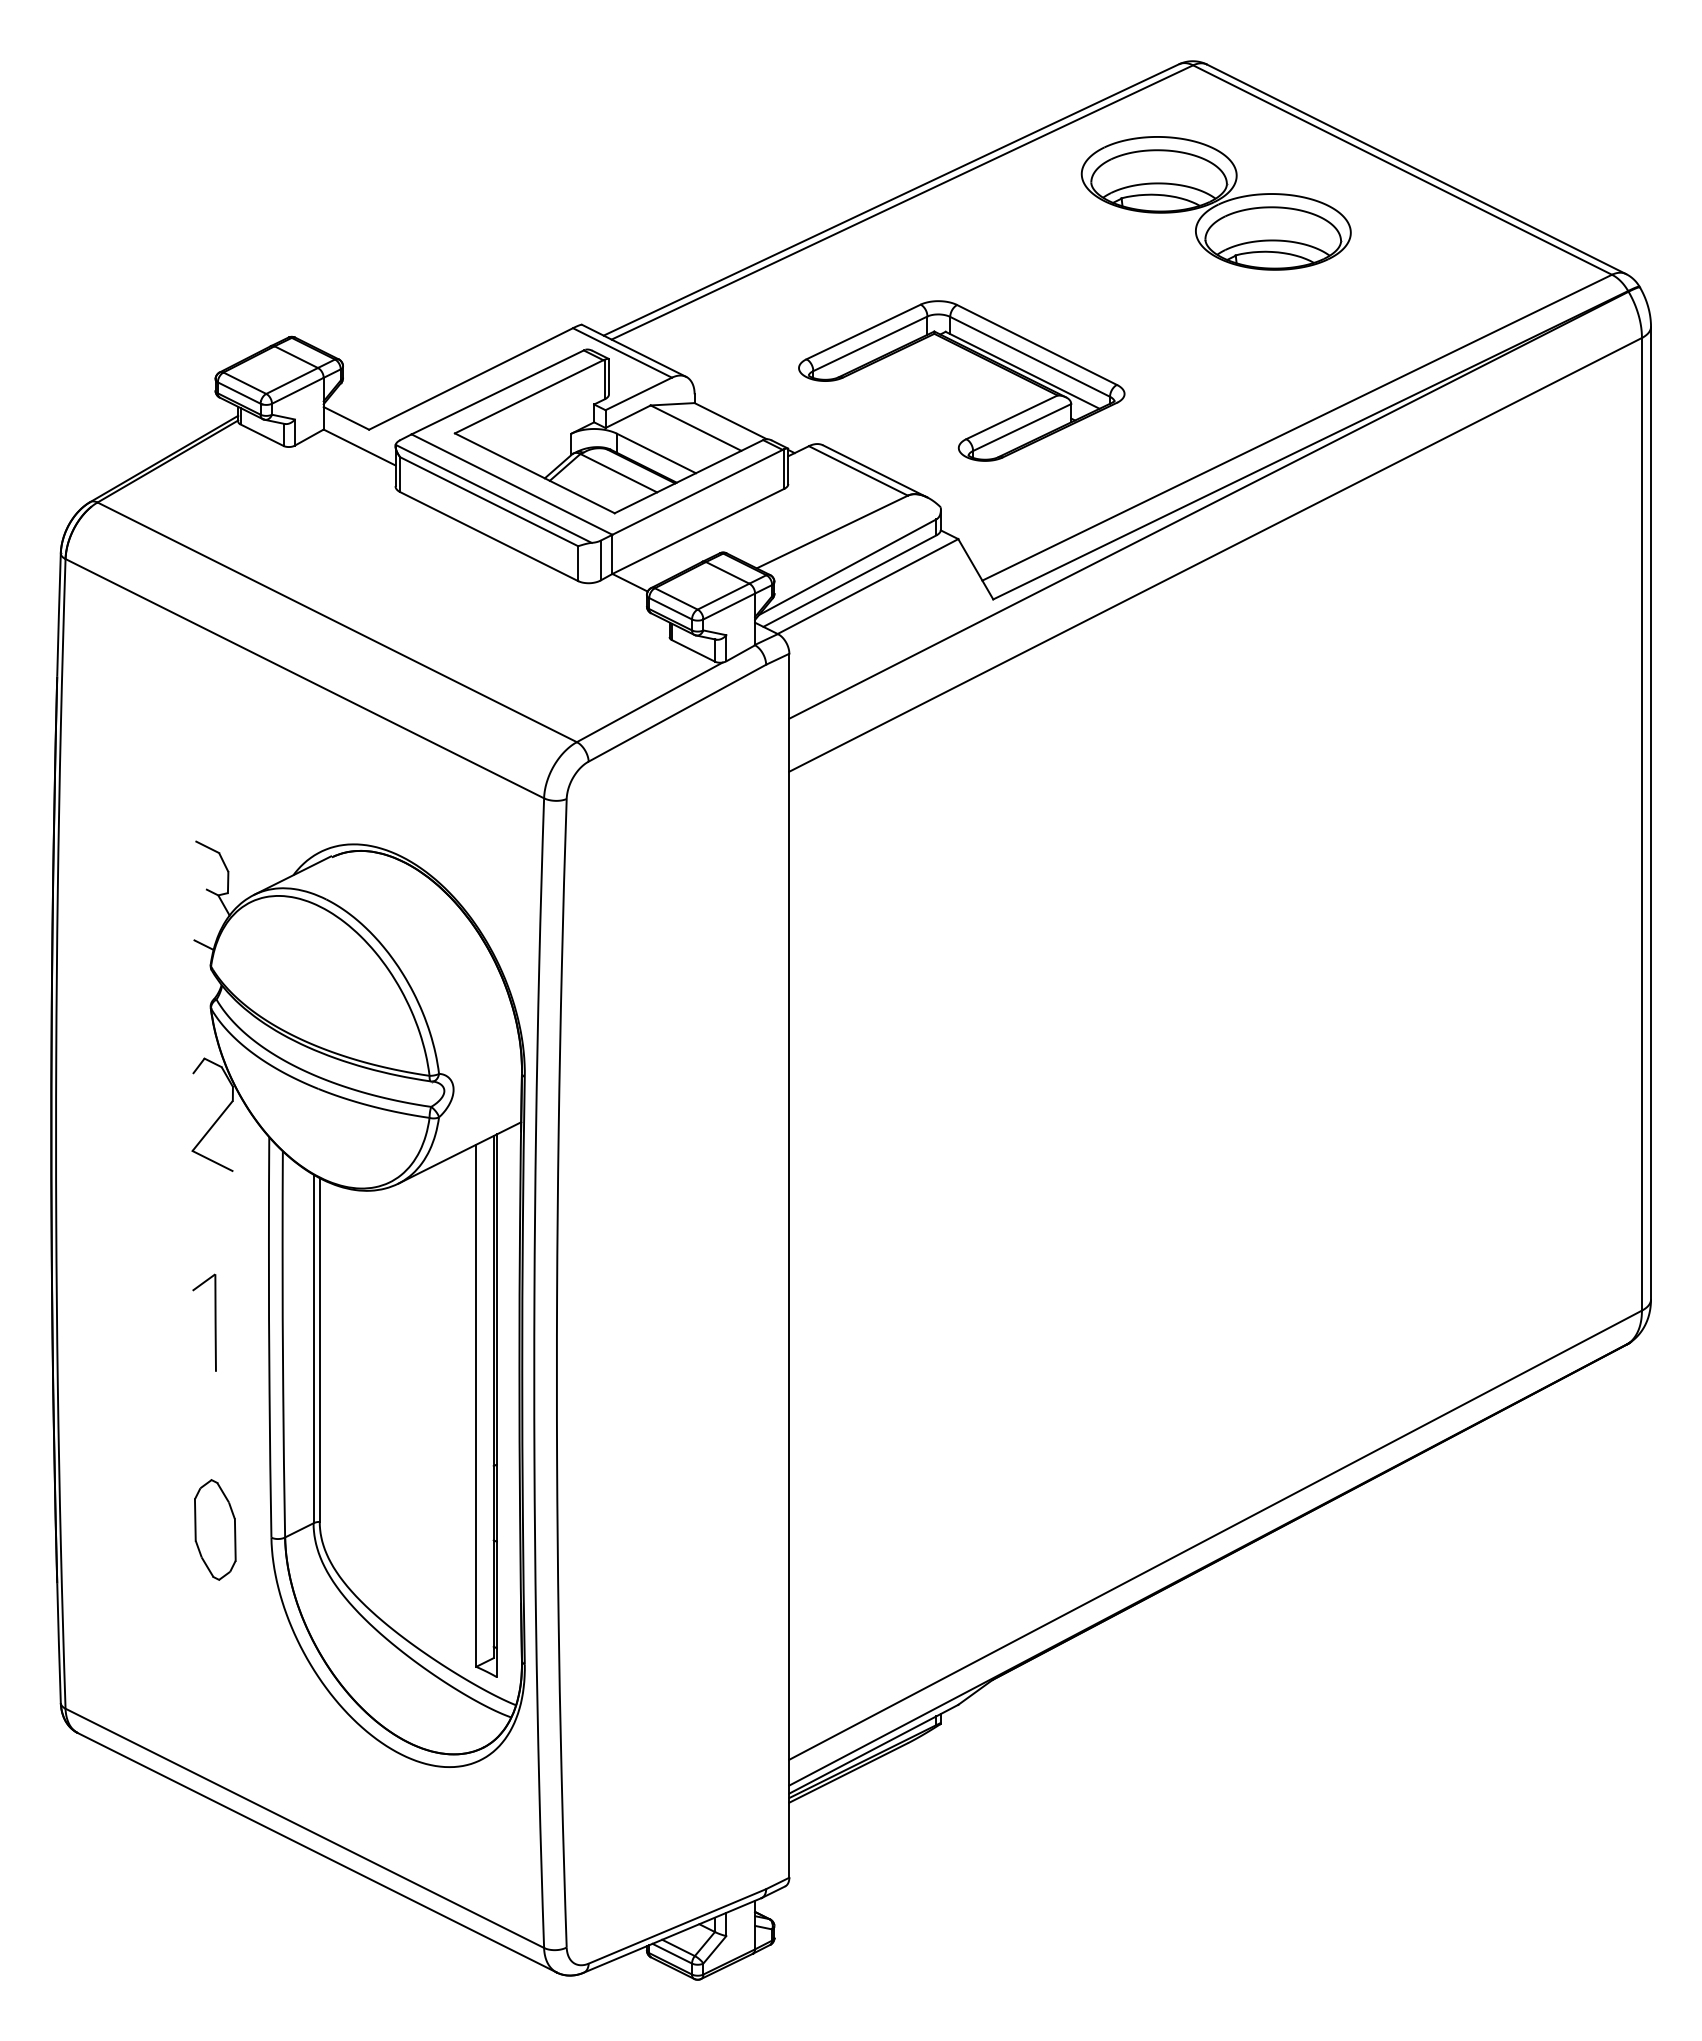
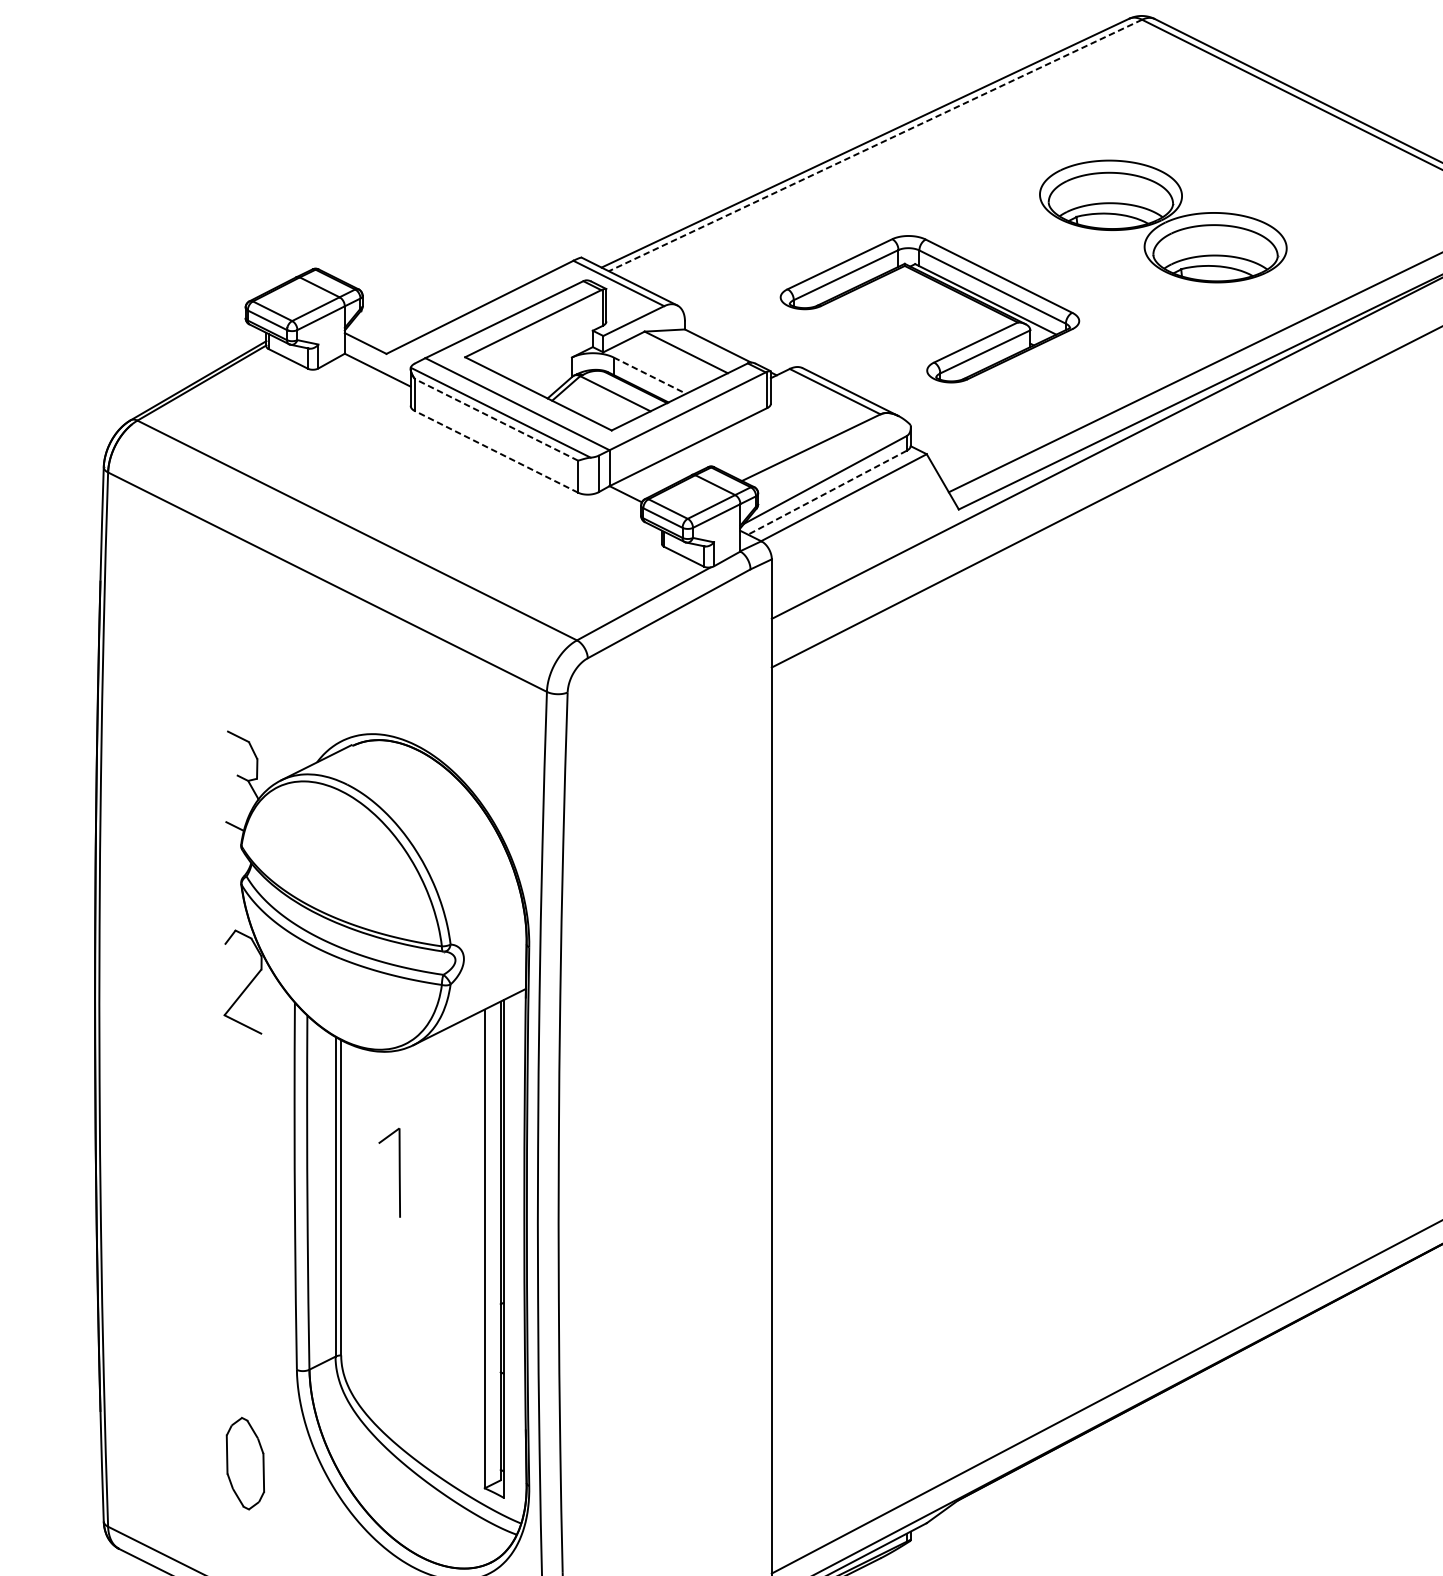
line: (901, 202) -> (874, 145), solid -> dashed
part: (1215, 203) -> (1162, 221), moved
line: (656, 453) -> (650, 375), solid -> dashed
line: (488, 501) -> (495, 419), solid -> dashed
line: (488, 536) -> (495, 451), solid -> dashed
line: (849, 581) -> (826, 493), solid -> dashed
part: (214, 1322) -> (398, 1172), moved
part: (215, 1529) -> (245, 1463), moved

